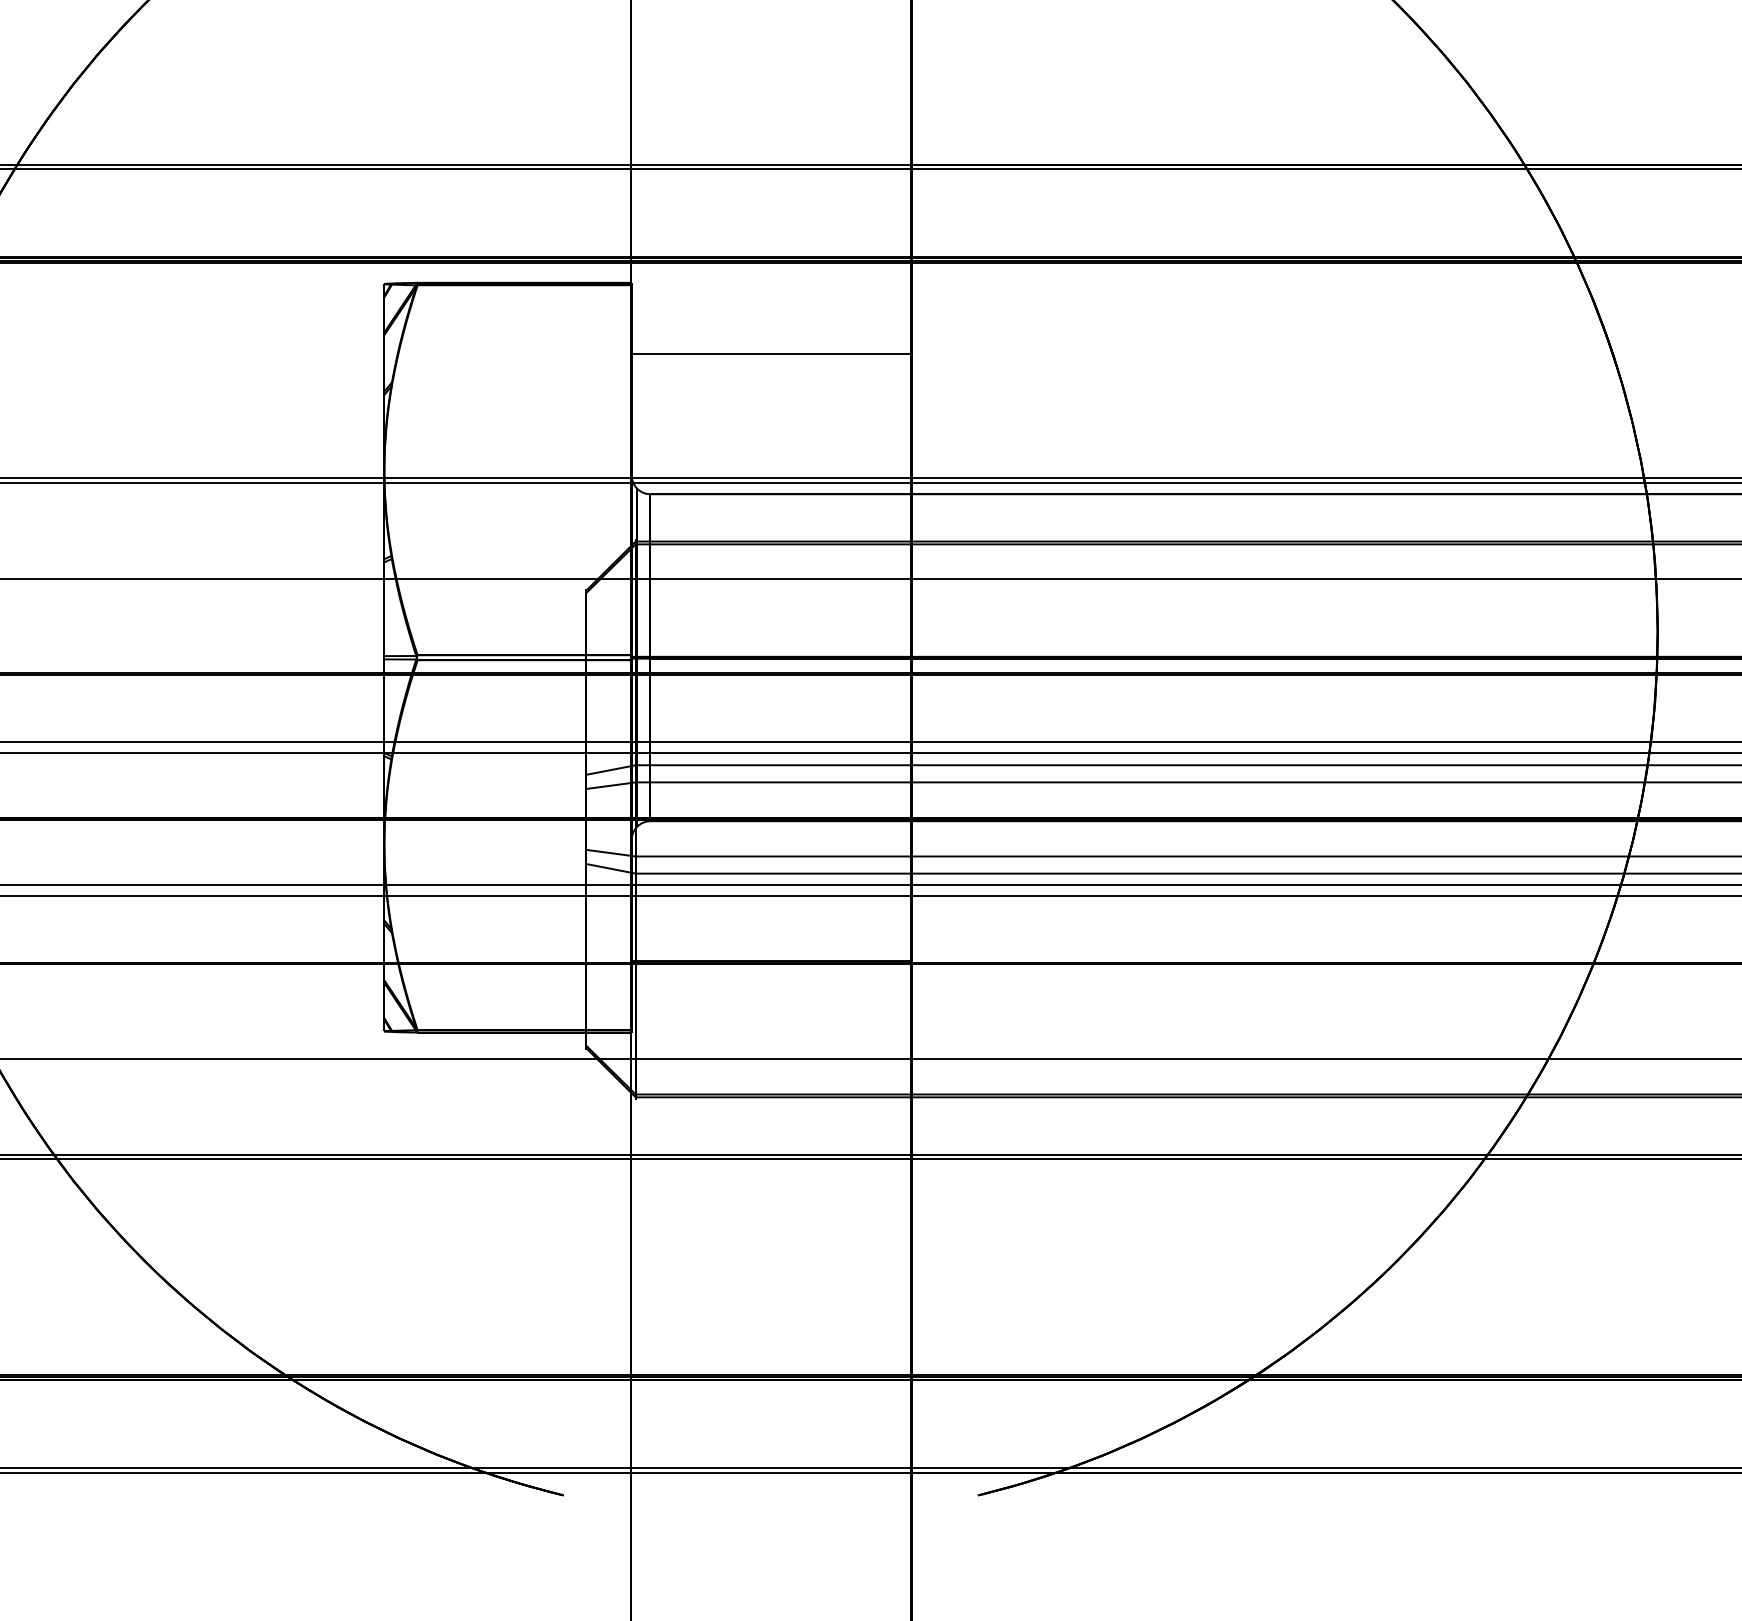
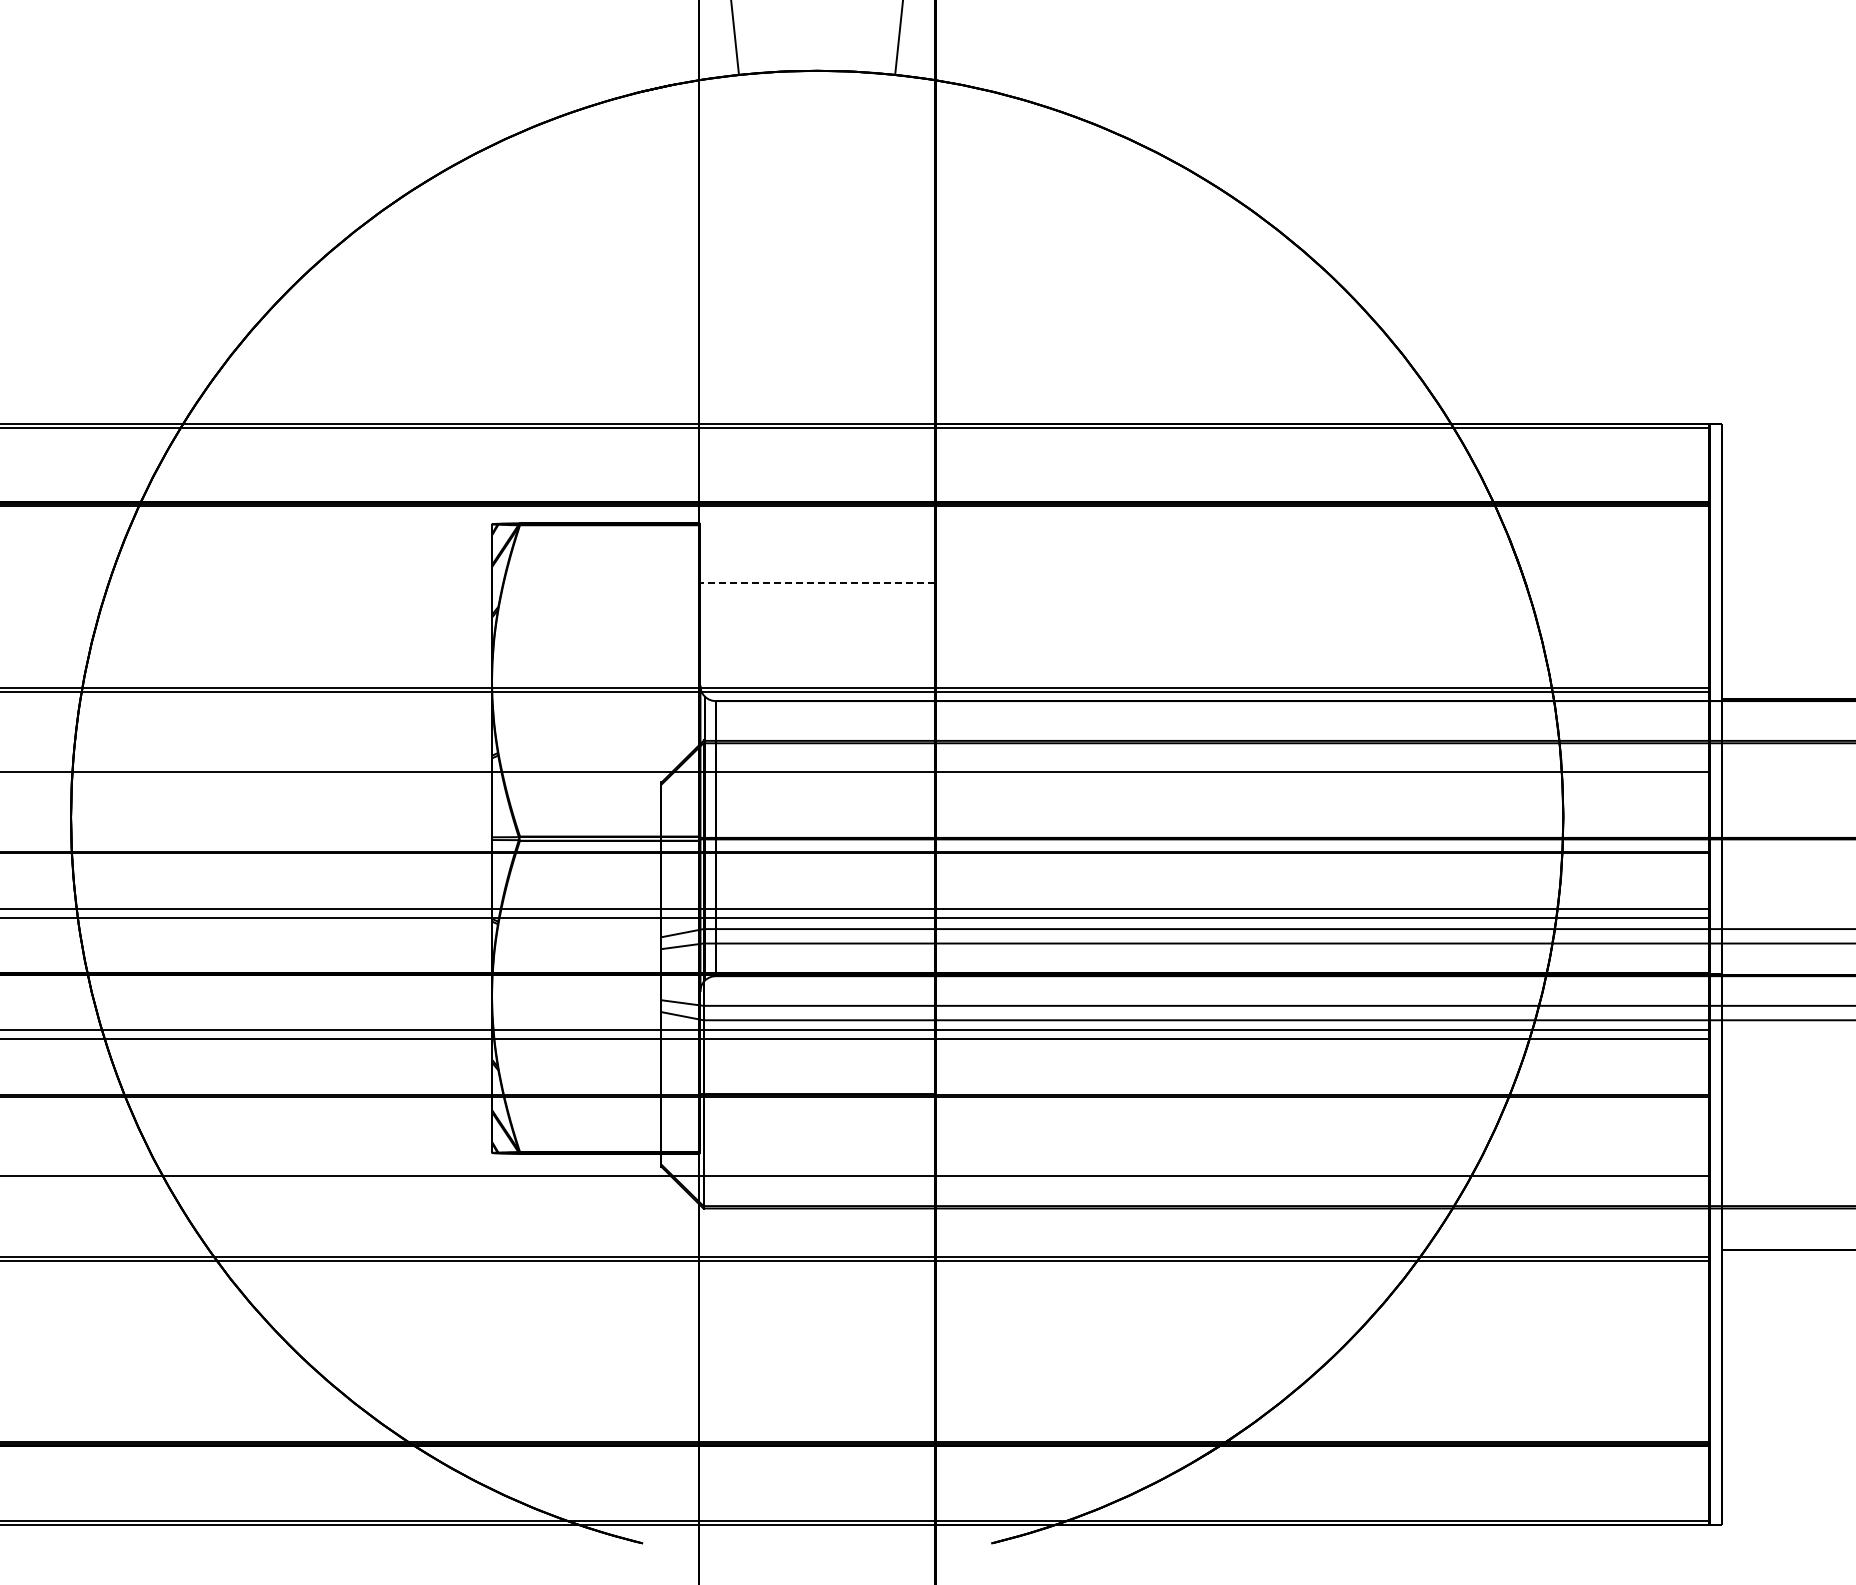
line: (771, 354) -> (817, 583), solid -> dashed

